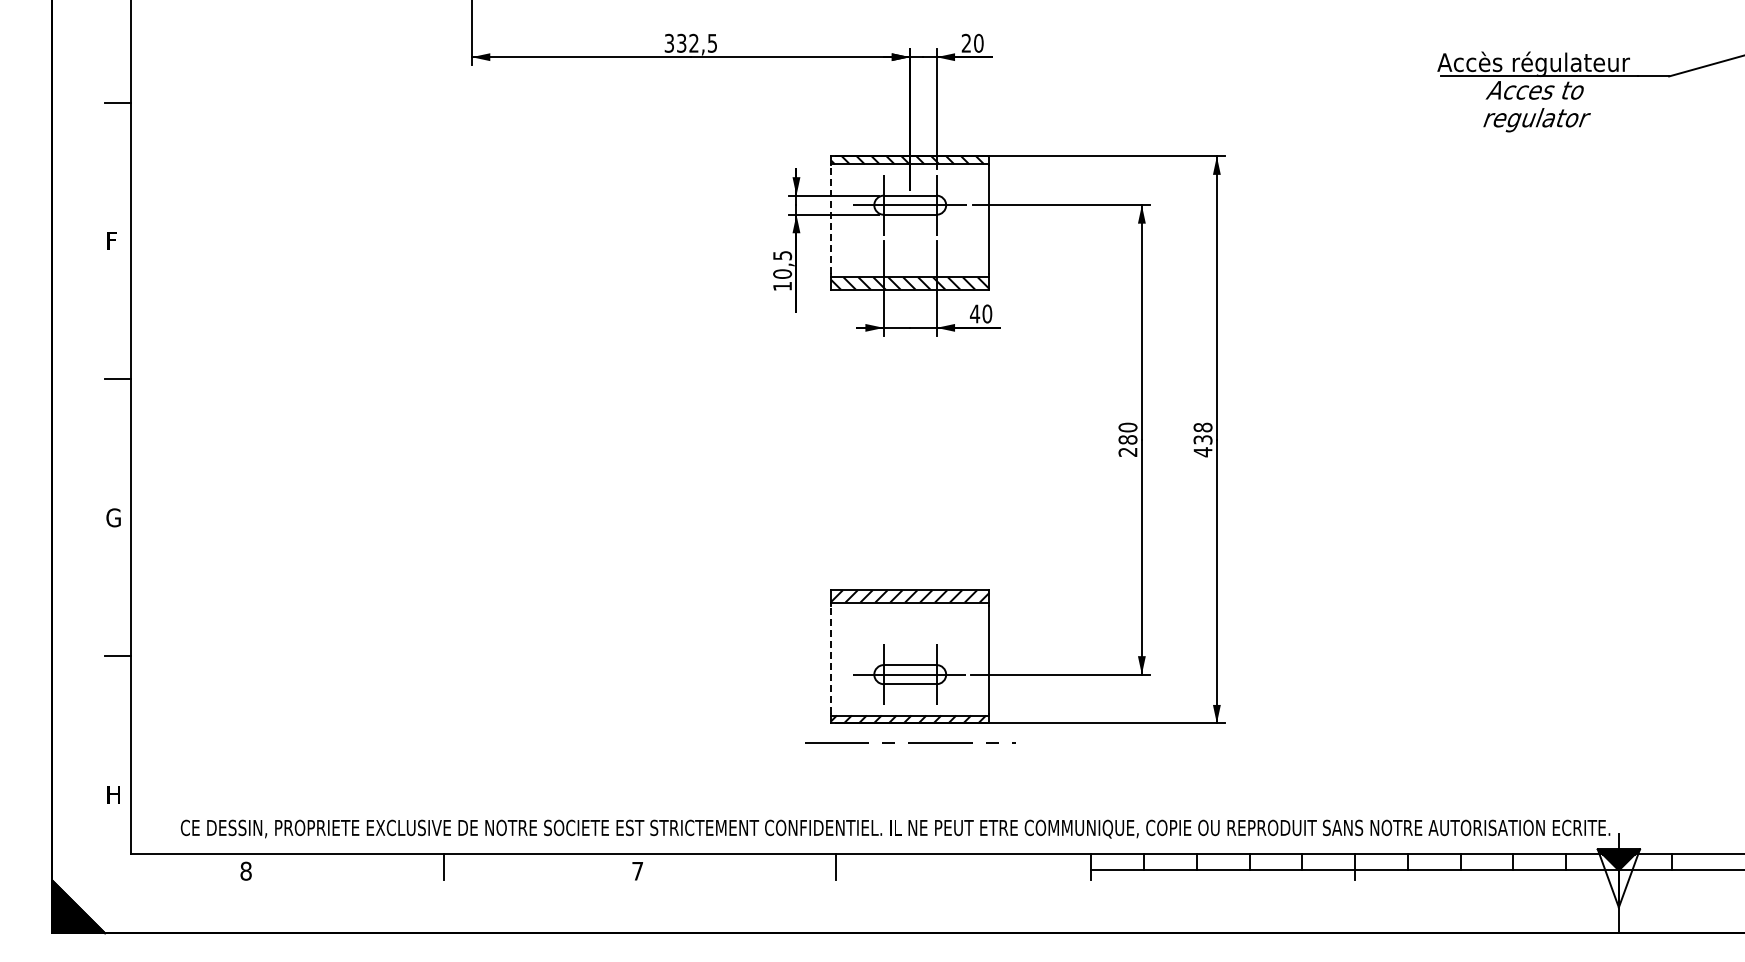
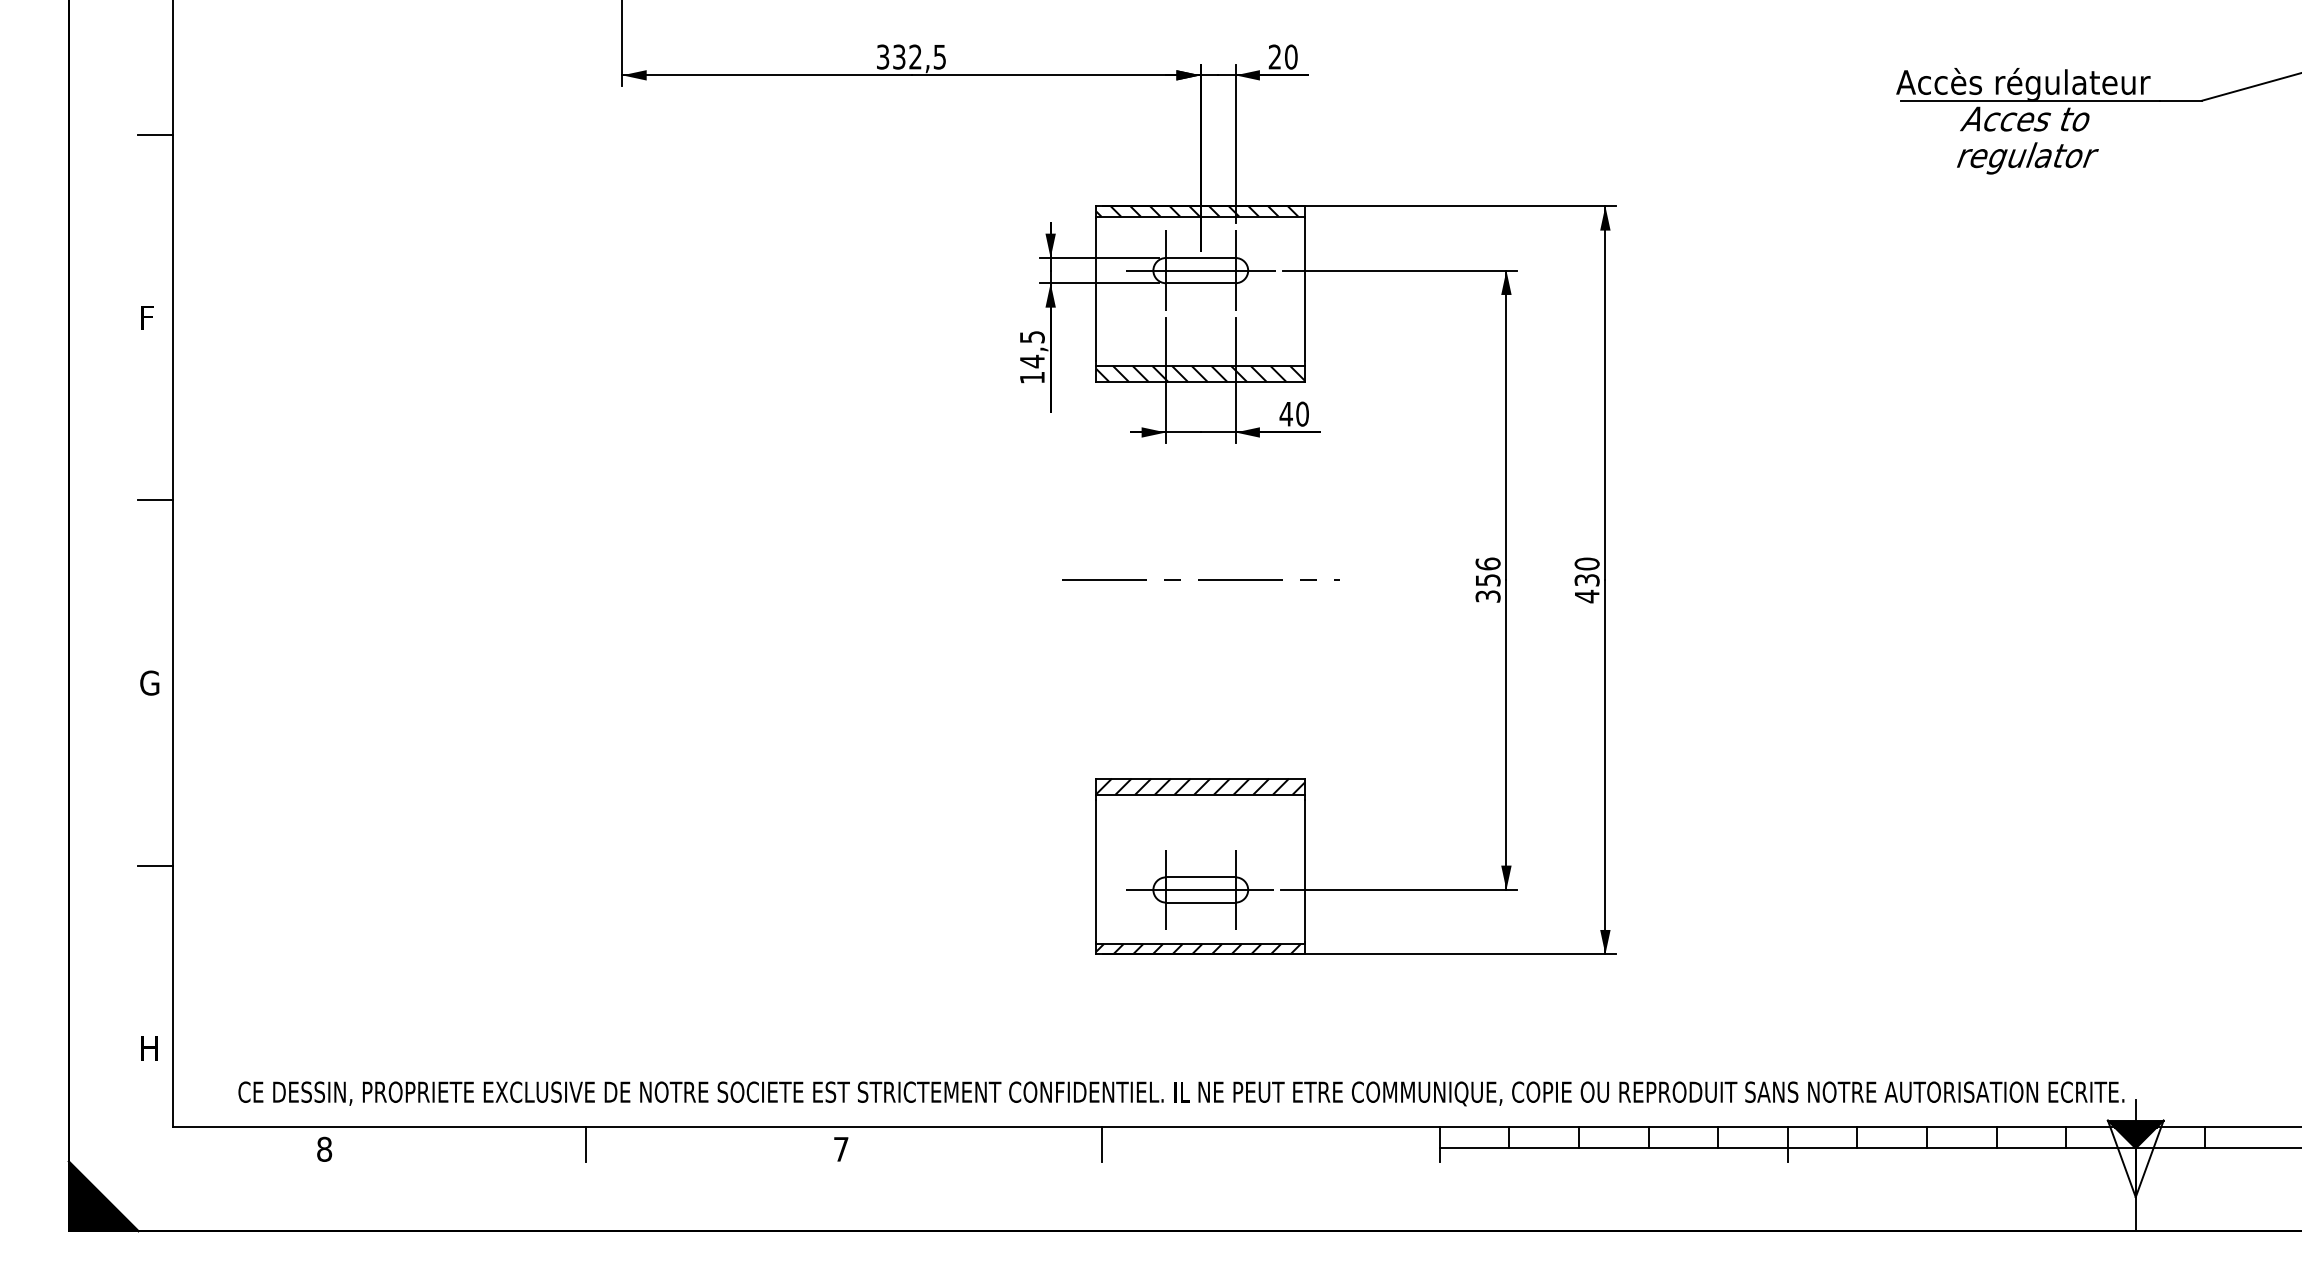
line: (831, 219) -> (1096, 289), dashed -> solid
text: (782, 274) -> (1032, 362), 10,5 -> 14,5
text: (1203, 427) -> (1587, 563), 438 -> 430
text: (1127, 439) -> (1487, 579), 280 -> 356
line: (831, 659) -> (1096, 870), dashed -> solid
line: (910, 742) -> (1201, 579), moved

